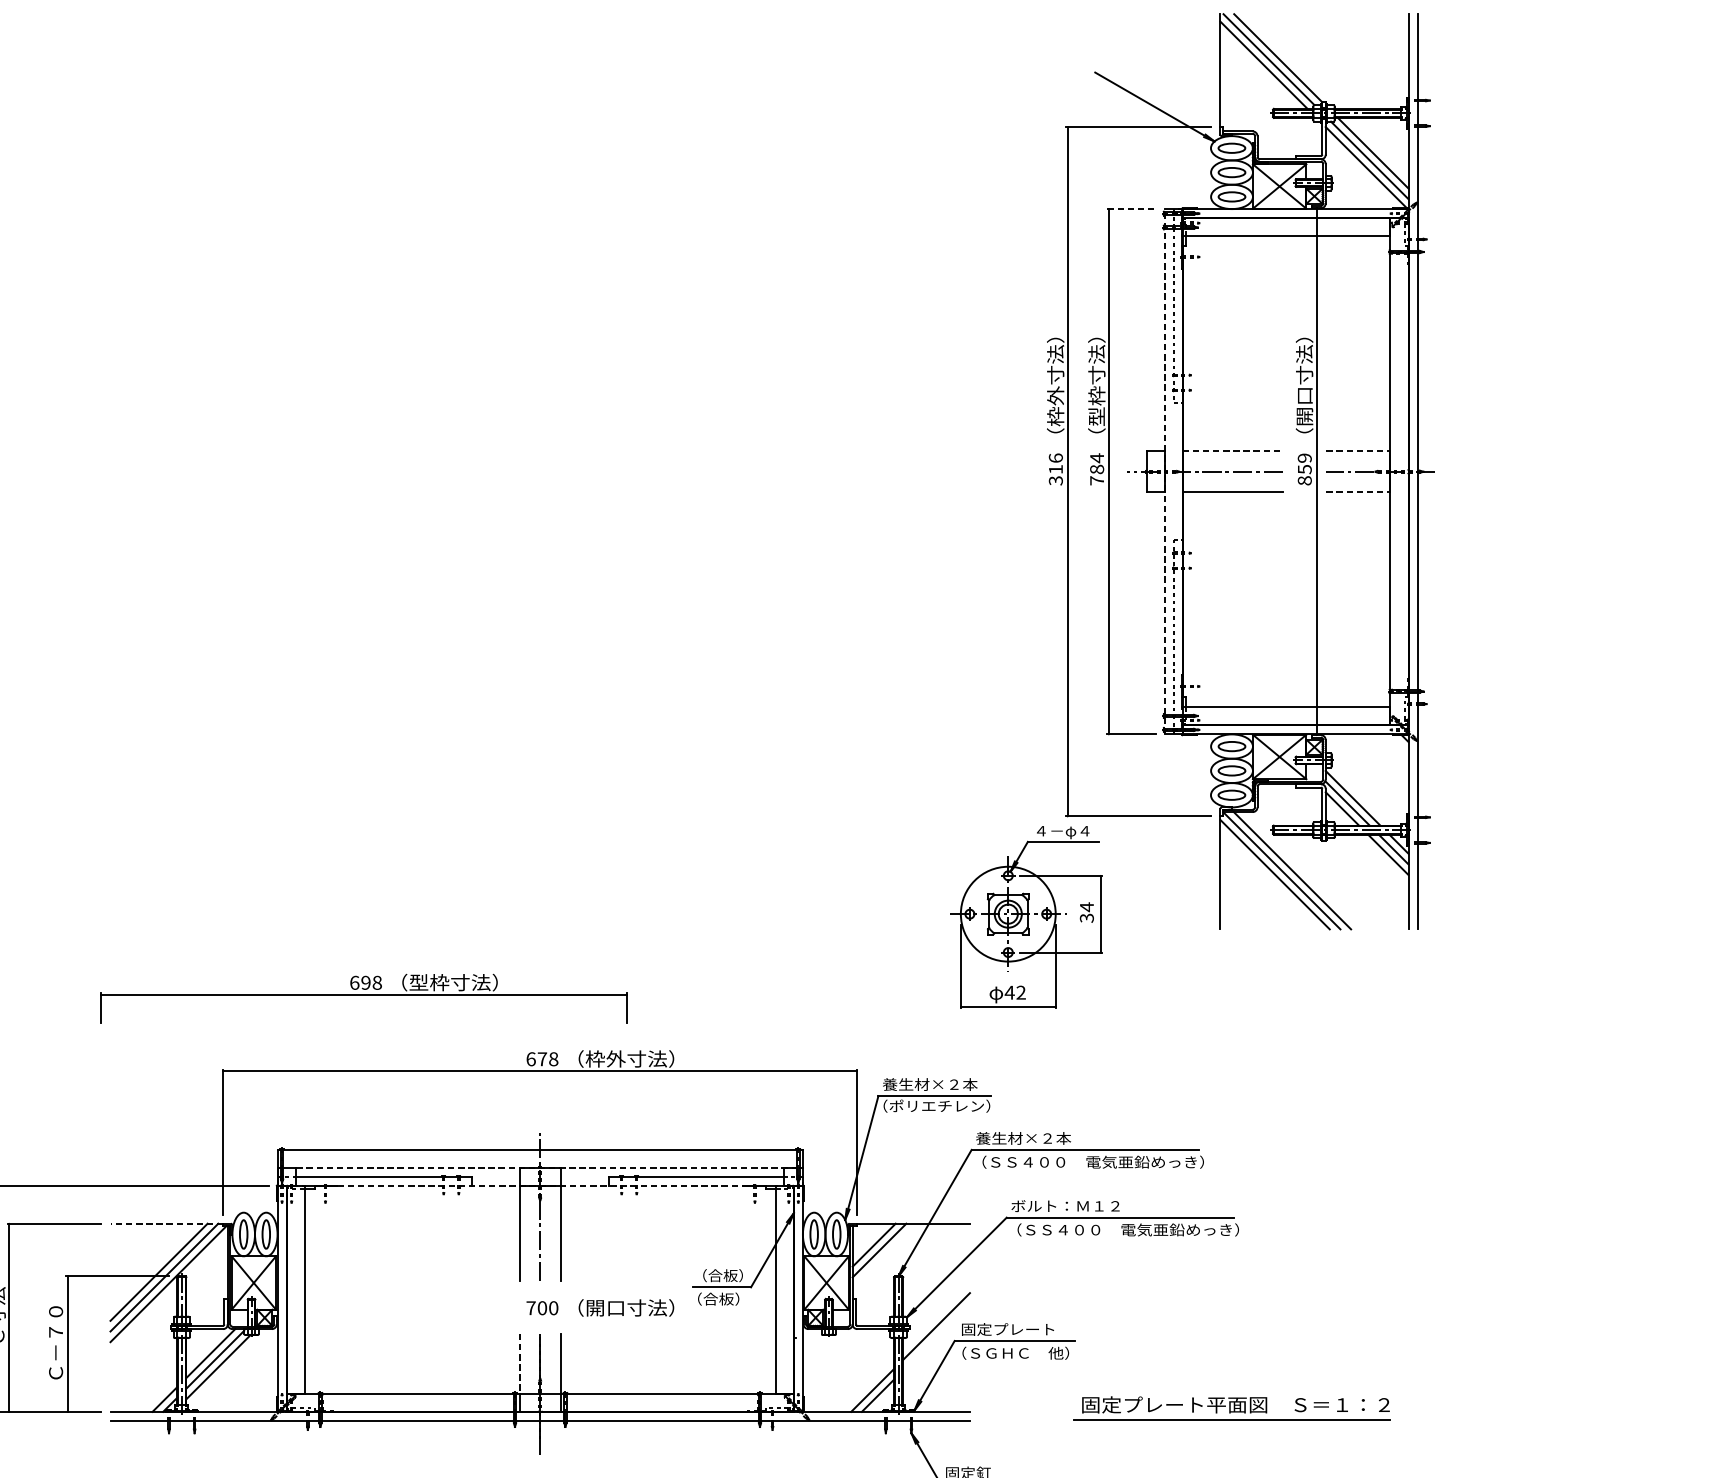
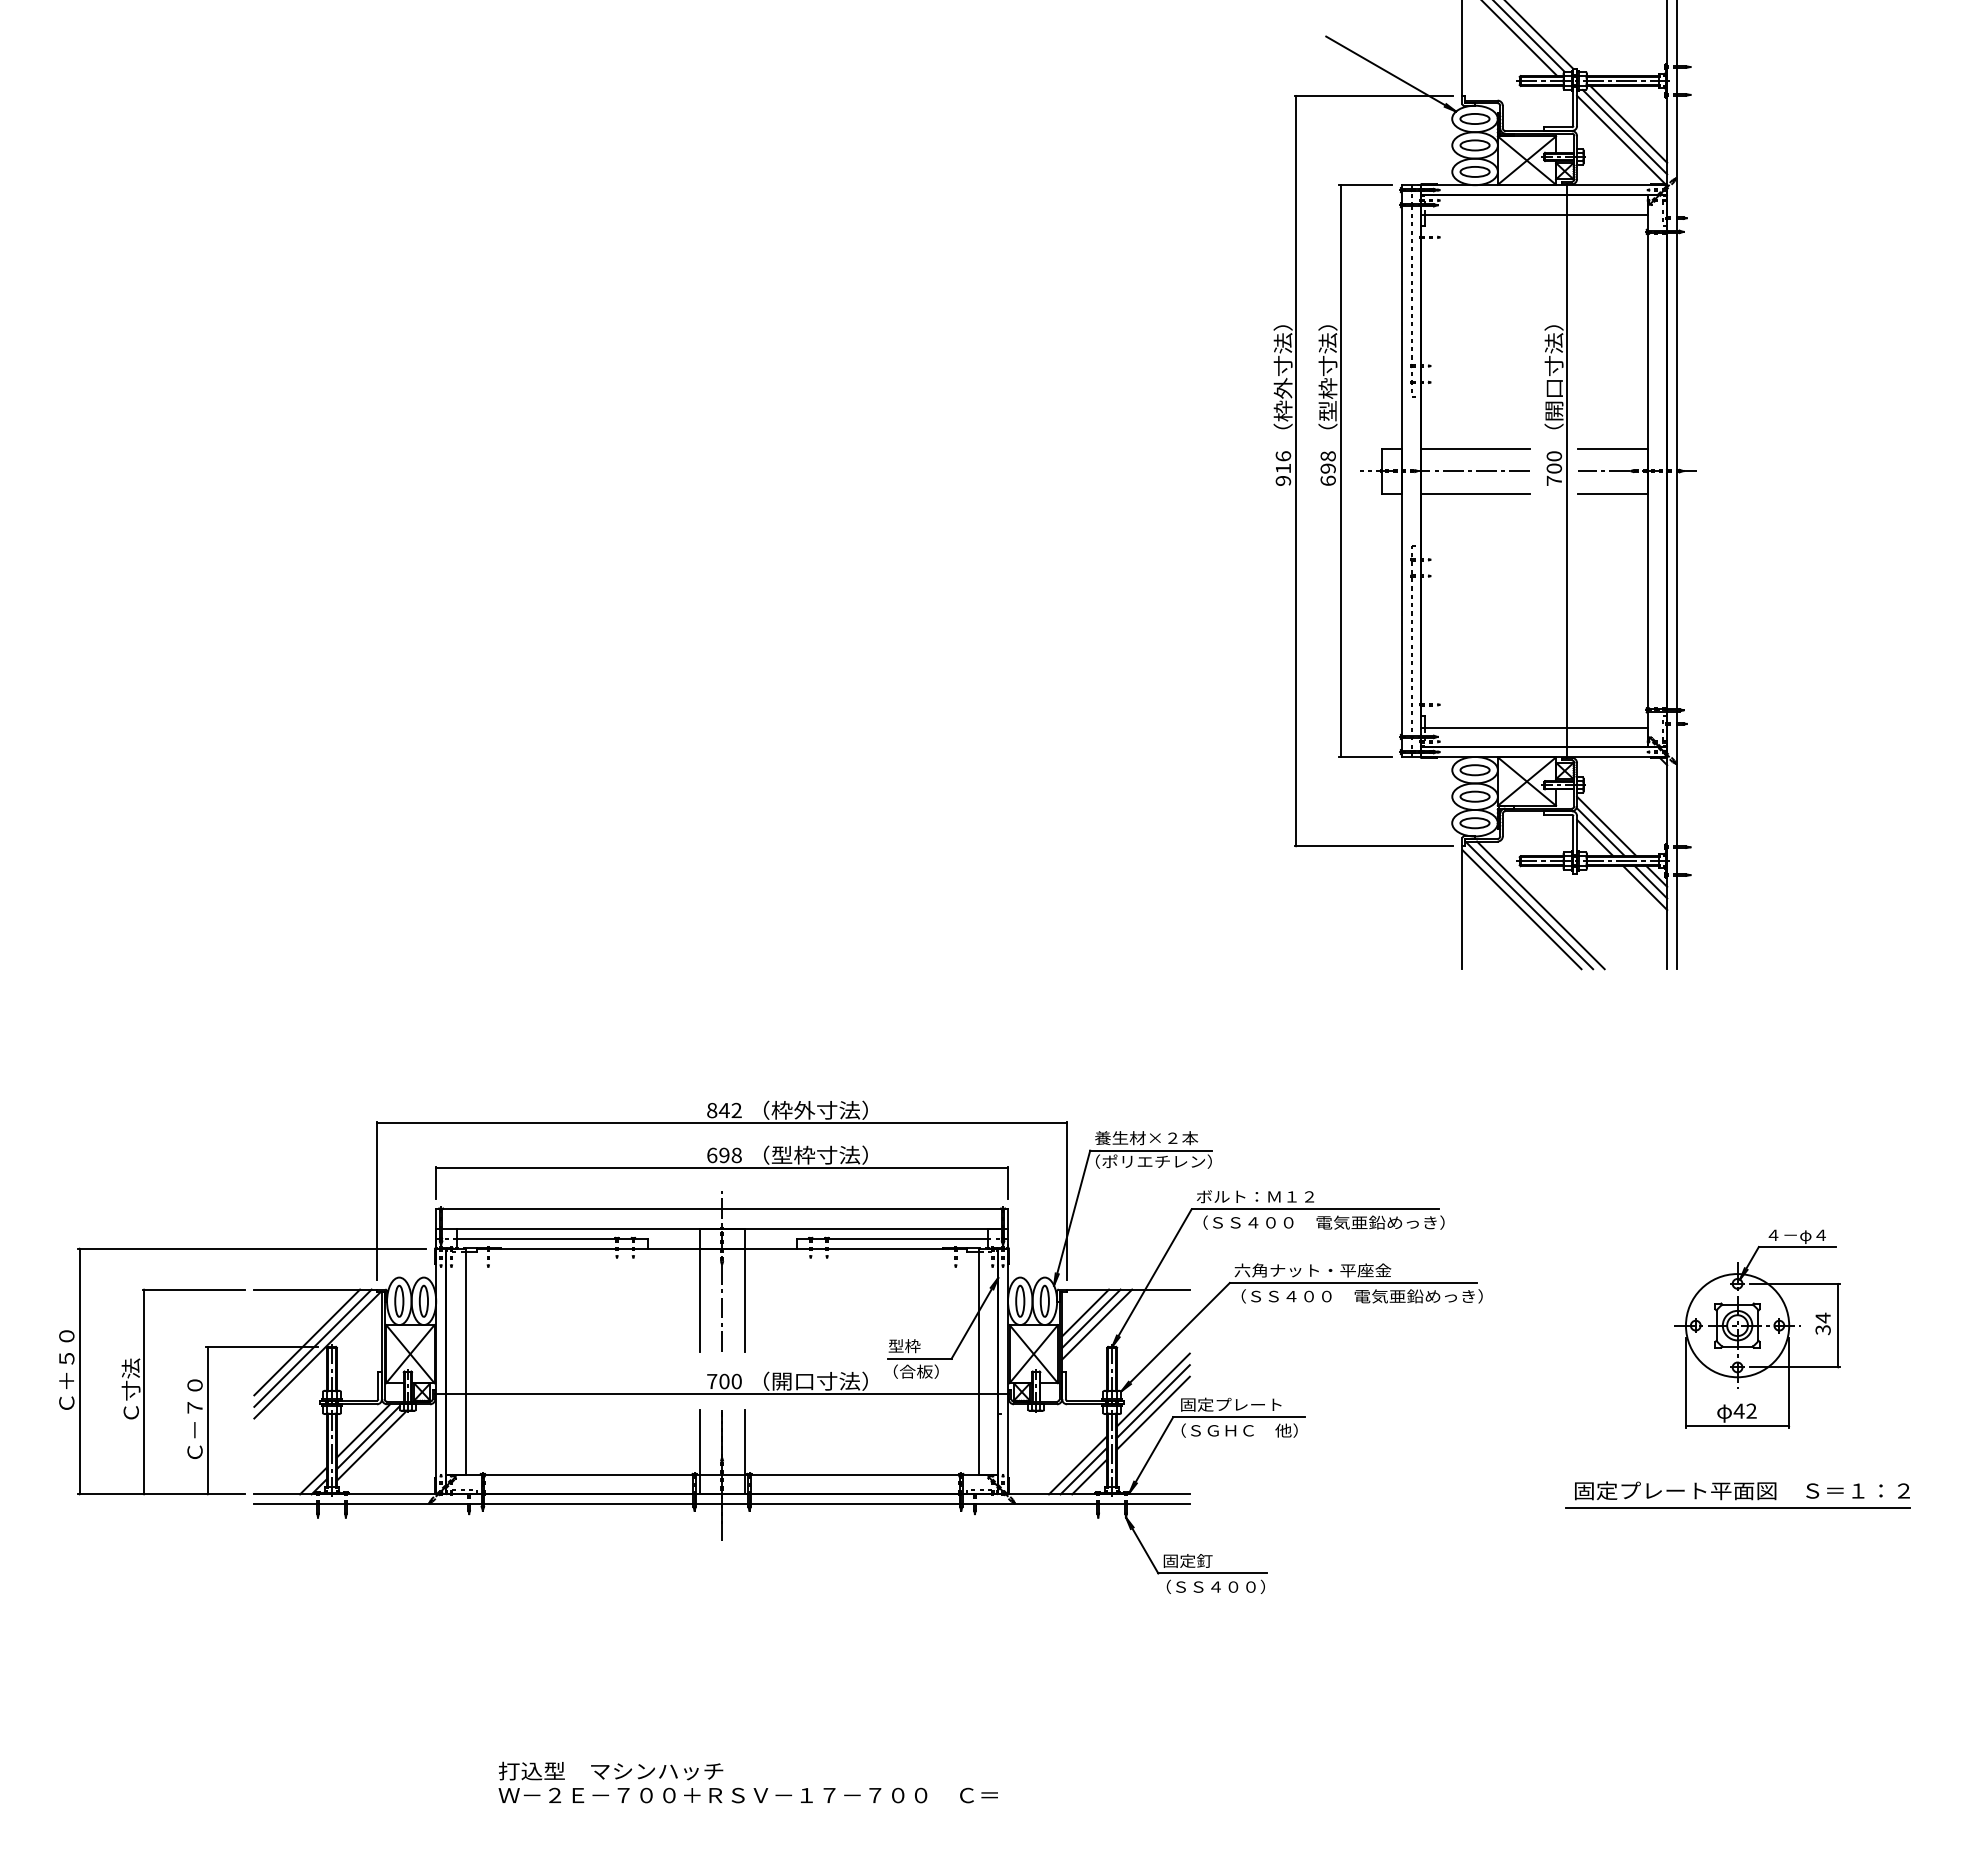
line: (1132, 209) -> (1366, 185), dashed -> solid
line: (1233, 451) -> (1476, 448), dashed -> solid
line: (1358, 451) -> (1612, 448), dashed -> solid
text: (1096, 468) -> (1327, 467), 784 -> 698
text: (1304, 469) -> (1554, 468), 859 -> 700
line: (1164, 472) -> (1401, 471), dashed -> solid
text: (1056, 481) -> (1283, 481), 316 -> 916
line: (1358, 492) -> (1612, 493), dashed -> solid
part: (1026, 916) -> (1757, 1328), moved
part: (363, 998) -> (721, 1172), moved
text: (542, 1059) -> (724, 1110), 678 -> 842
text: (1030, 1138) -> (1255, 1196), 養生材×２本 -> ボルト：Ｍ１２
line: (547, 1167) -> (729, 1228), dashed -> solid
line: (540, 1185) -> (722, 1248), dashed -> solid
text: (1082, 1206) -> (1312, 1270), ボルト：Ｍ１２ -> 六角ナット・平座金
line: (166, 1223) -> (315, 1289), dashed -> solid
line: (885, 1255) -> (1097, 1324), added
text: (717, 1275) -> (915, 1346), （合板） -> 型枠
line: (936, 1315) -> (1153, 1389), added
line: (539, 1320) -> (721, 1394), added
line: (936, 1336) -> (1153, 1412), added
line: (519, 1364) -> (699, 1442), dashed -> solid
line: (866, 1385) -> (1077, 1465), added
part: (1231, 1408) -> (1737, 1494), moved

